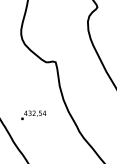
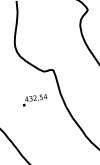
text: (33, 115) -> (34, 100), moved

